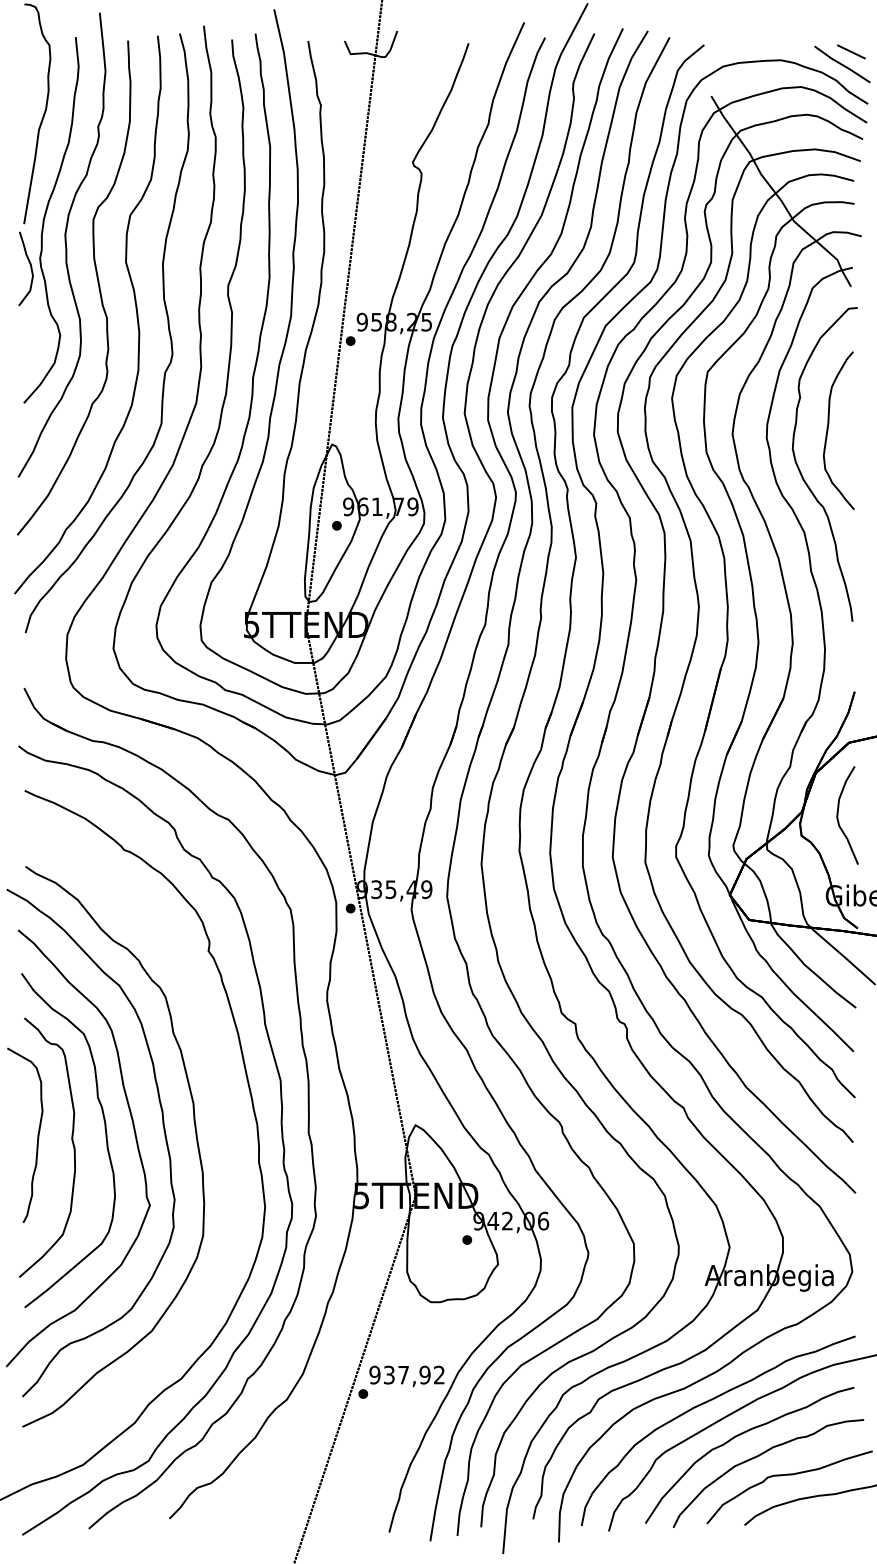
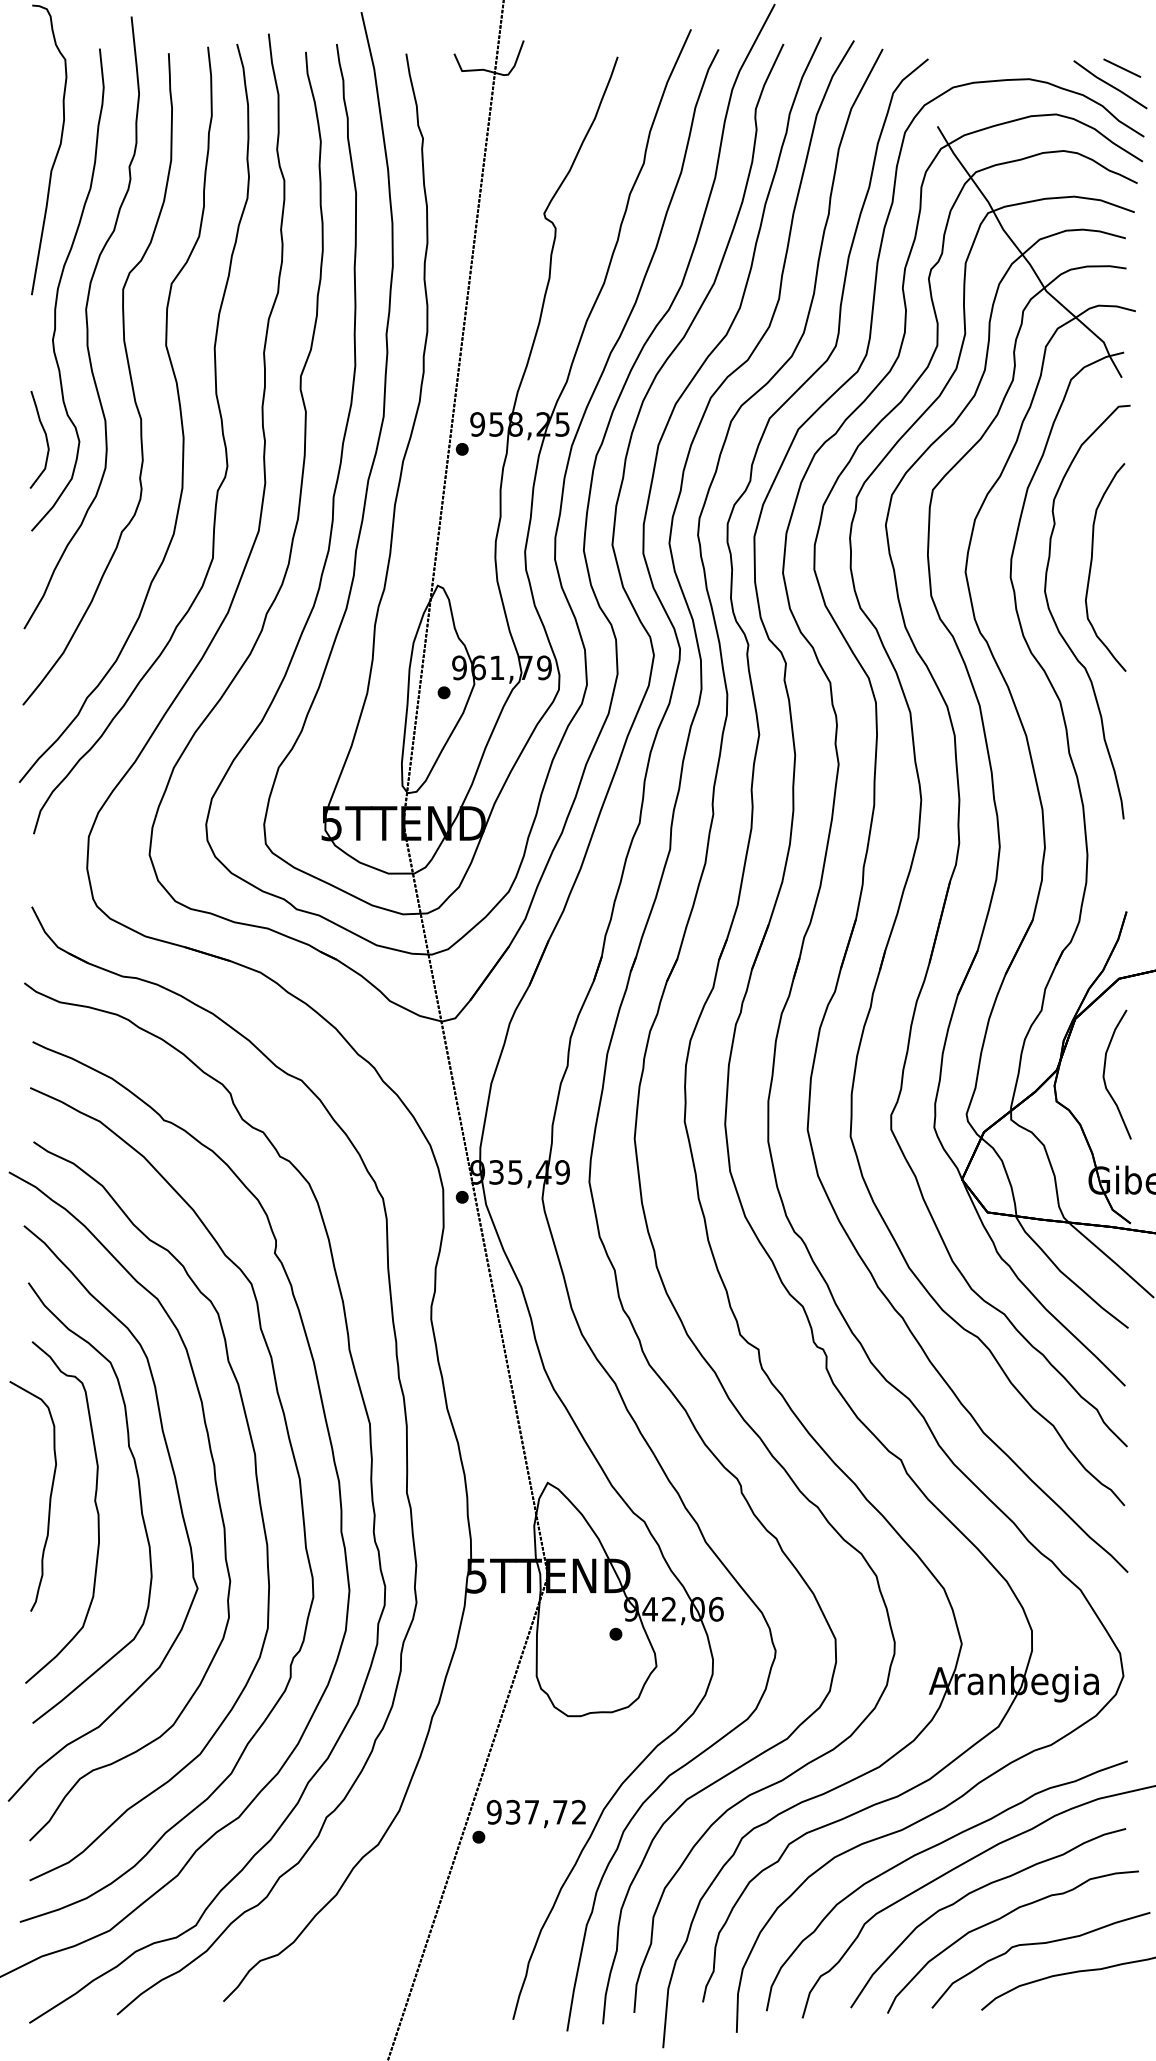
curve: (30, 268) -> (45, 439), moved
curve: (226, 1126) -> (298, 1484), added
text: (424, 1374) -> (559, 1811), 937,92 -> 937,72

